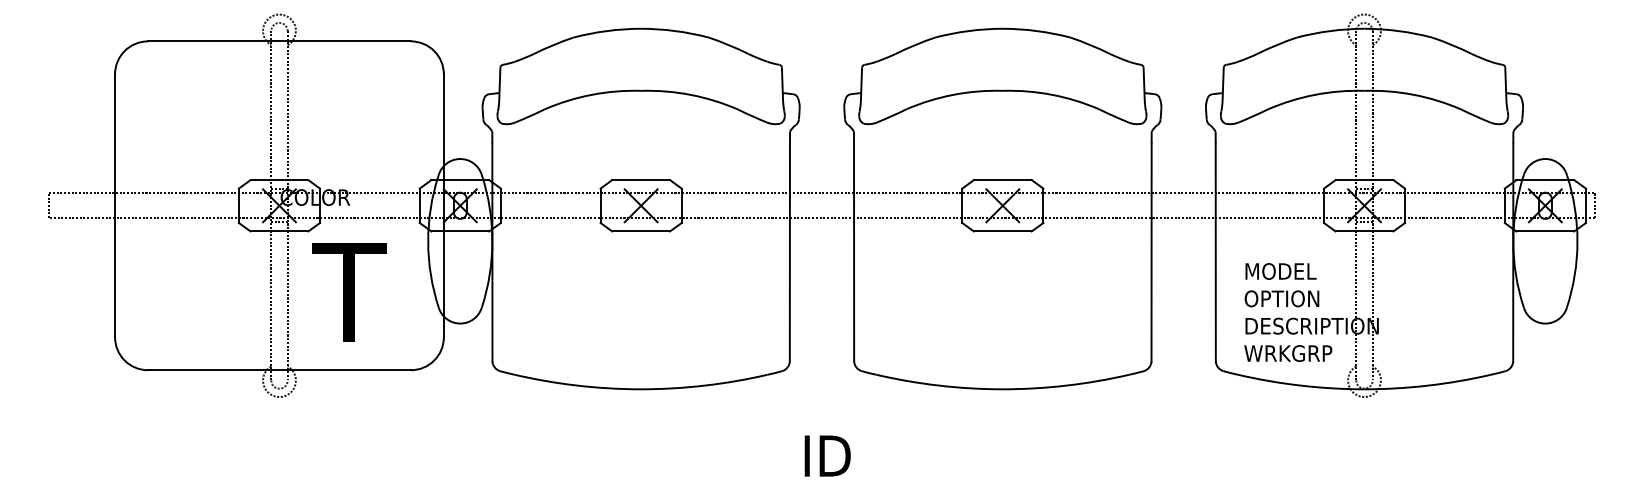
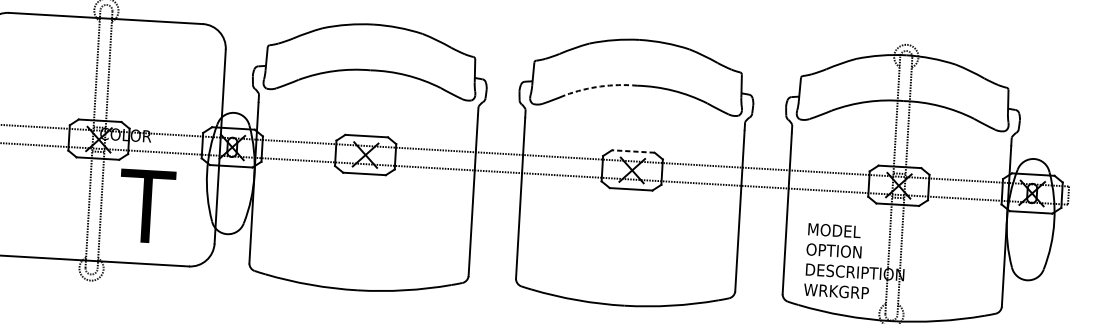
arc: (953, 94) -> (600, 86), solid -> dashed
line: (1002, 180) -> (633, 151), solid -> dashed

